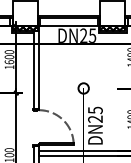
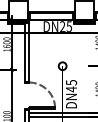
text: (94, 119) -> (70, 89), DN25 -> DN45

